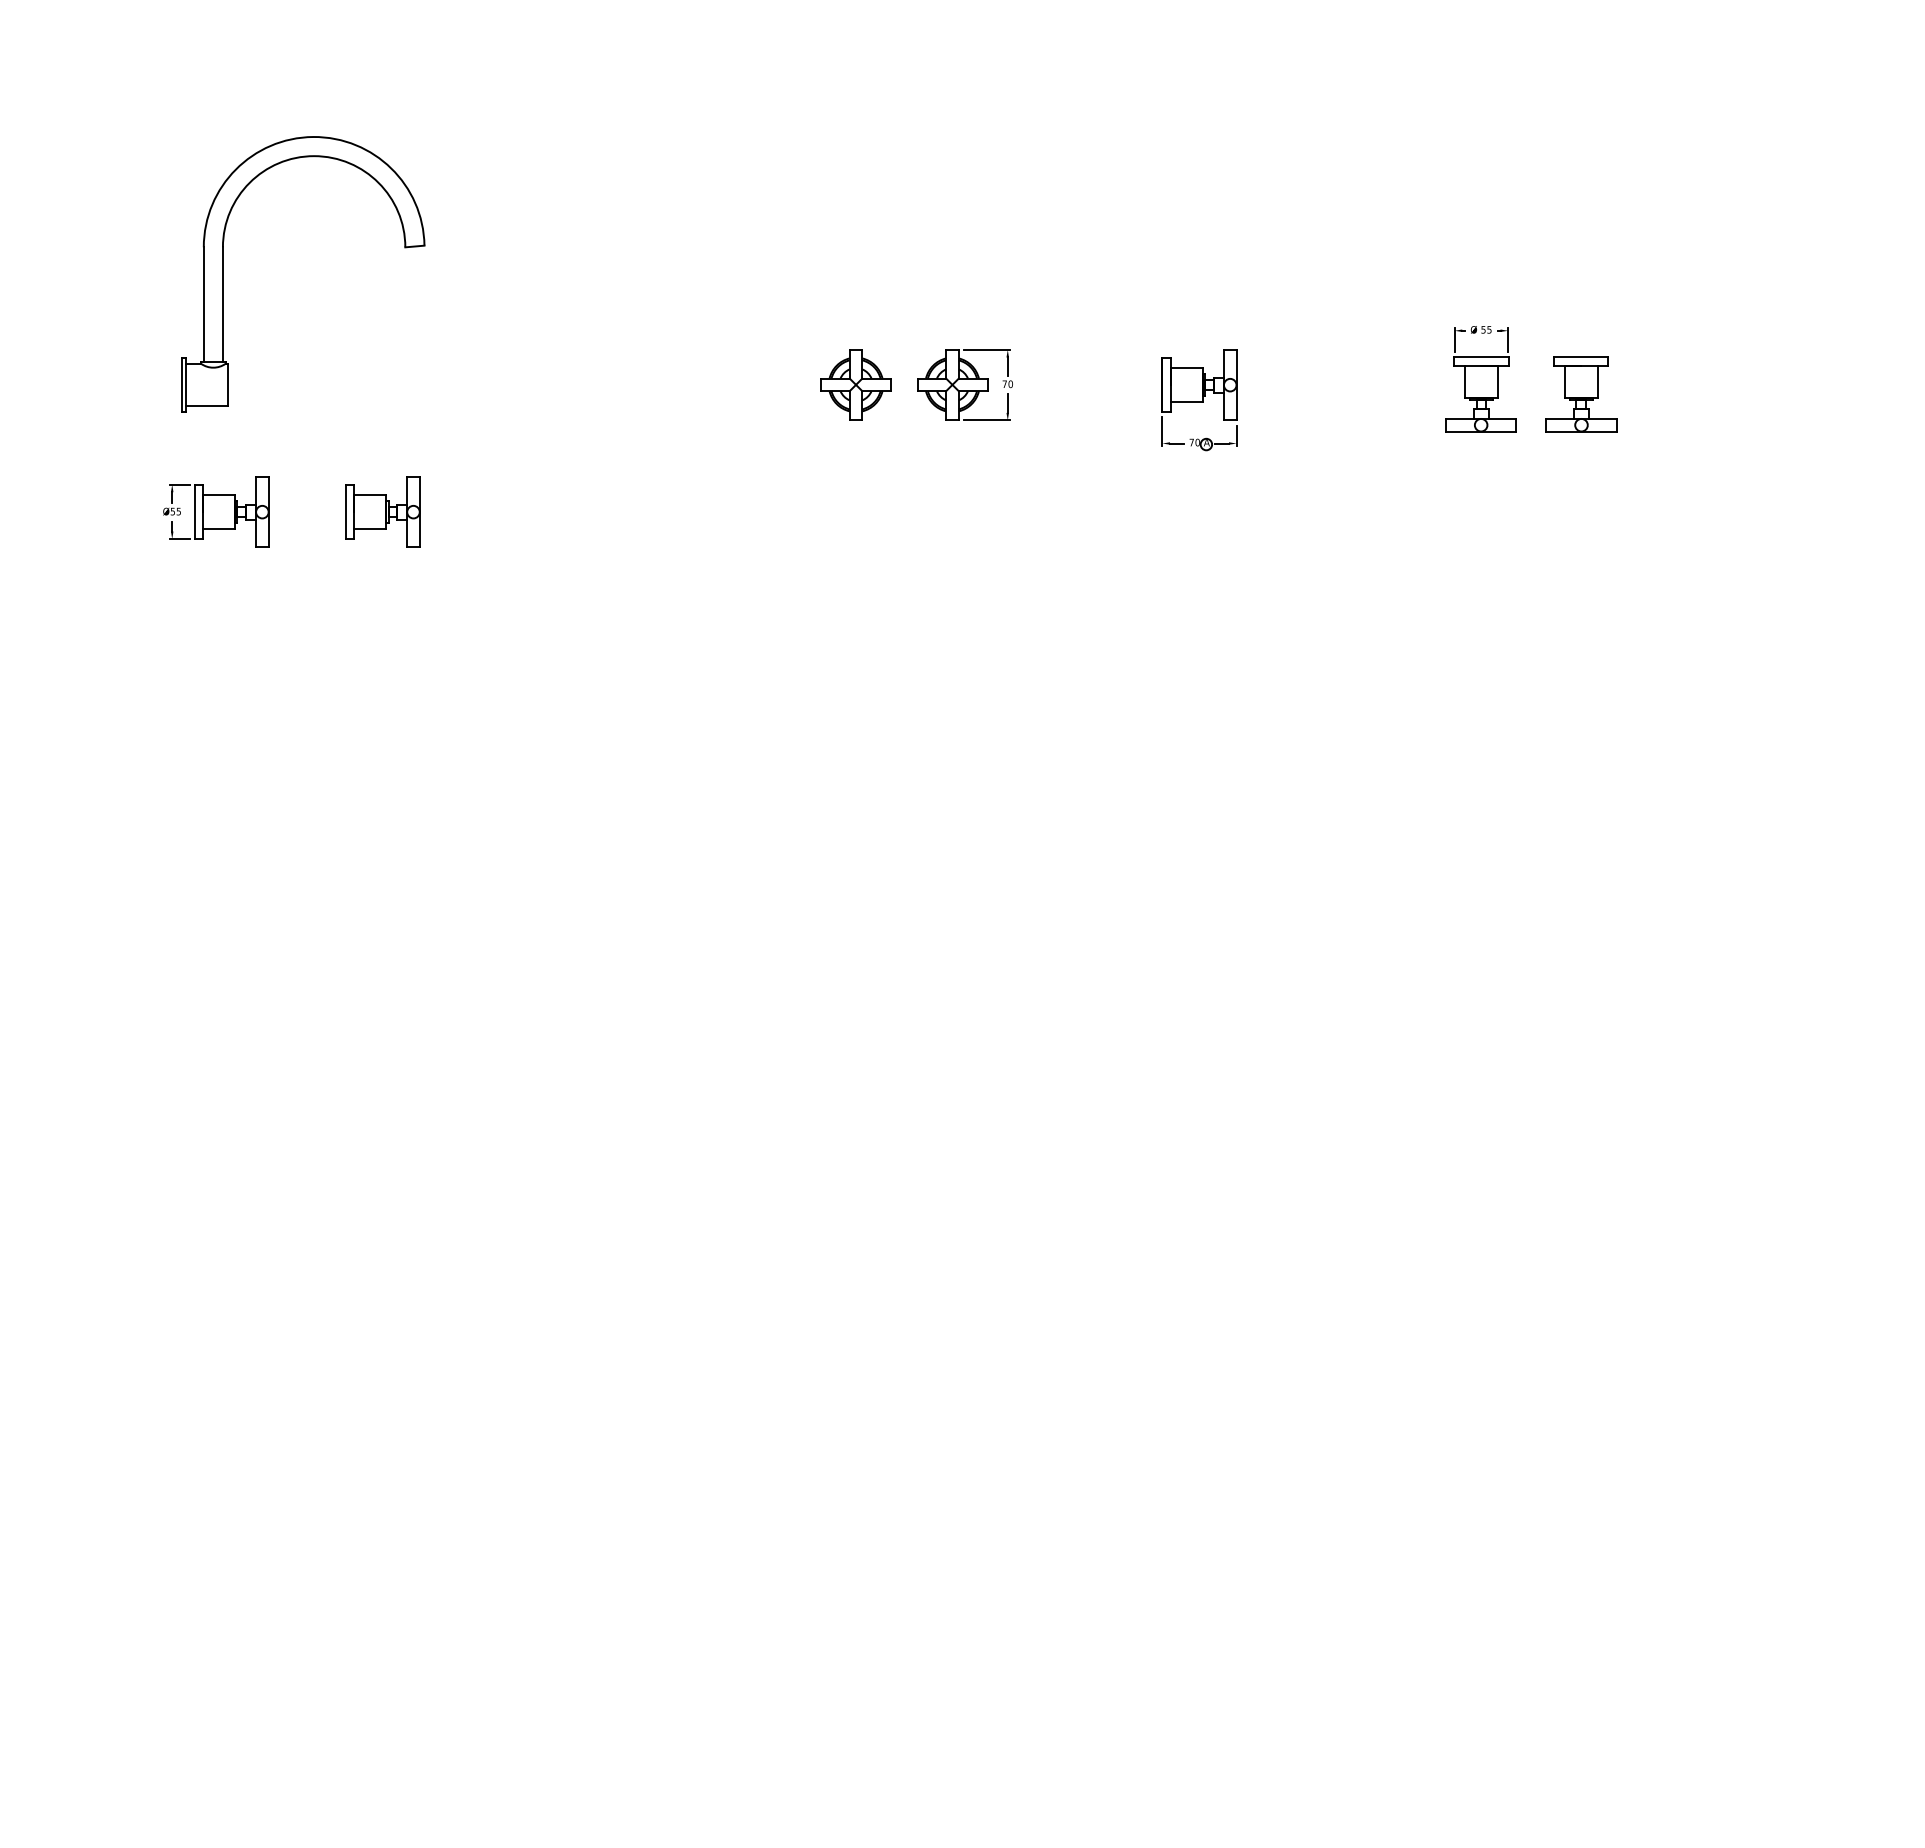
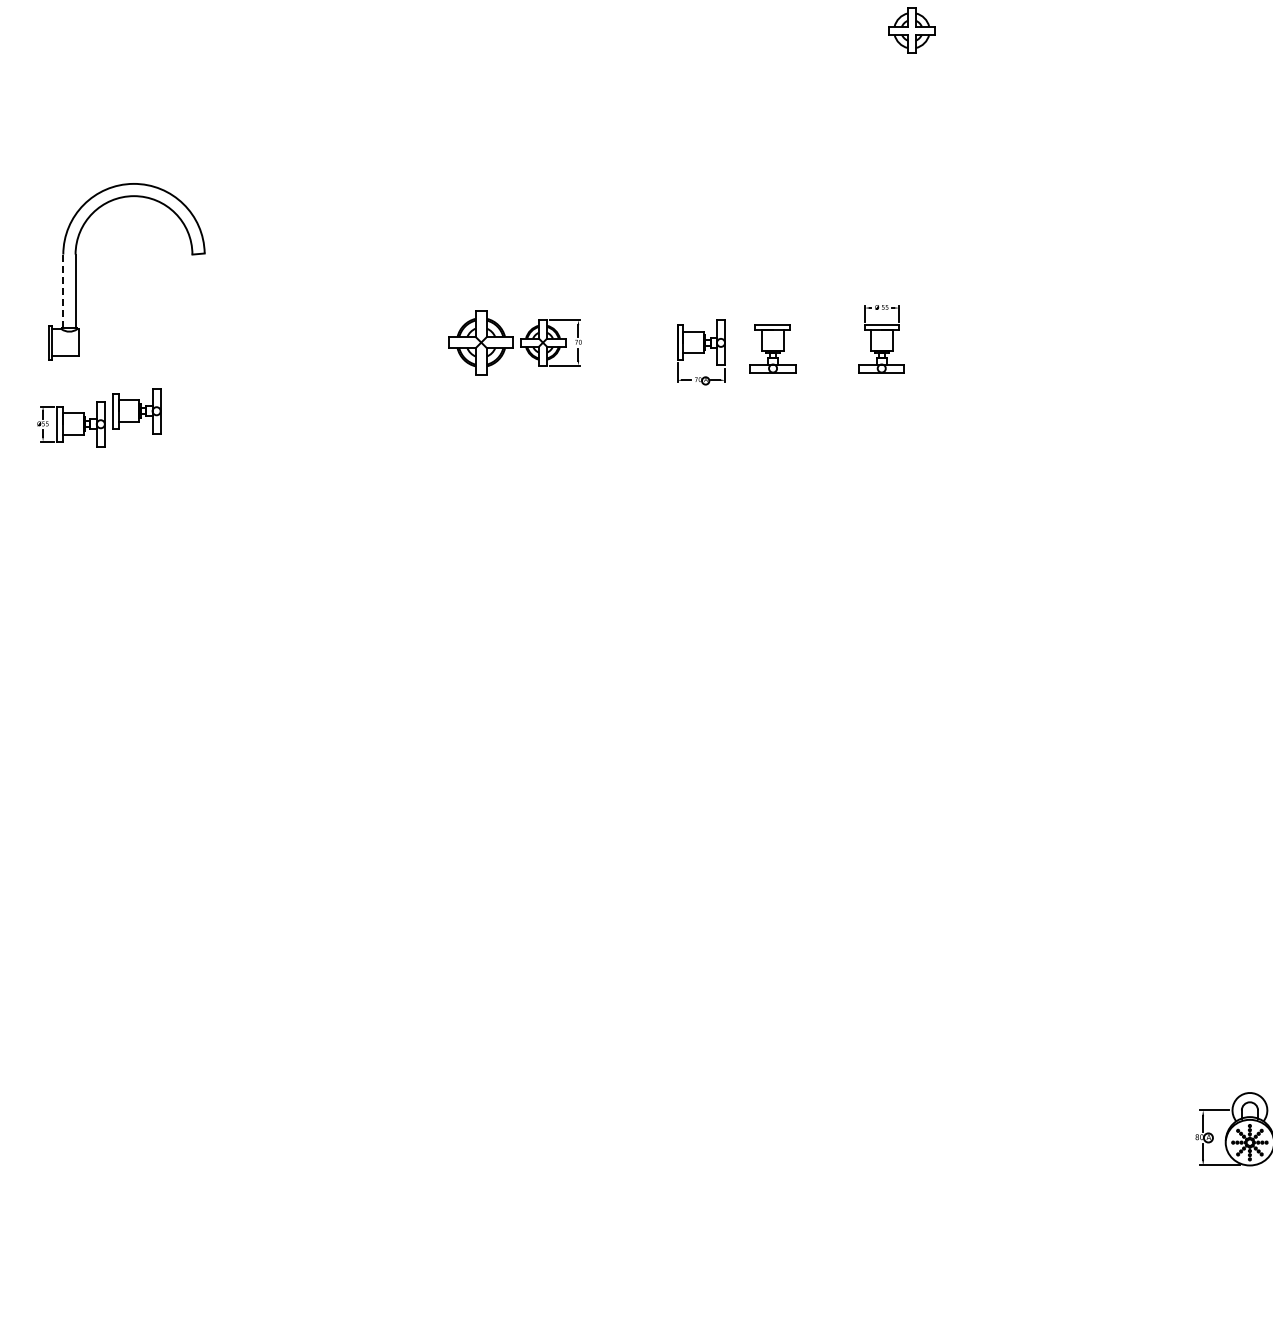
line: (204, 304) -> (63, 291), solid -> dashed
part: (854, 384) -> (480, 342), size x1.4
part: (1580, 393) -> (772, 348), moved
part: (382, 512) -> (136, 411), moved

